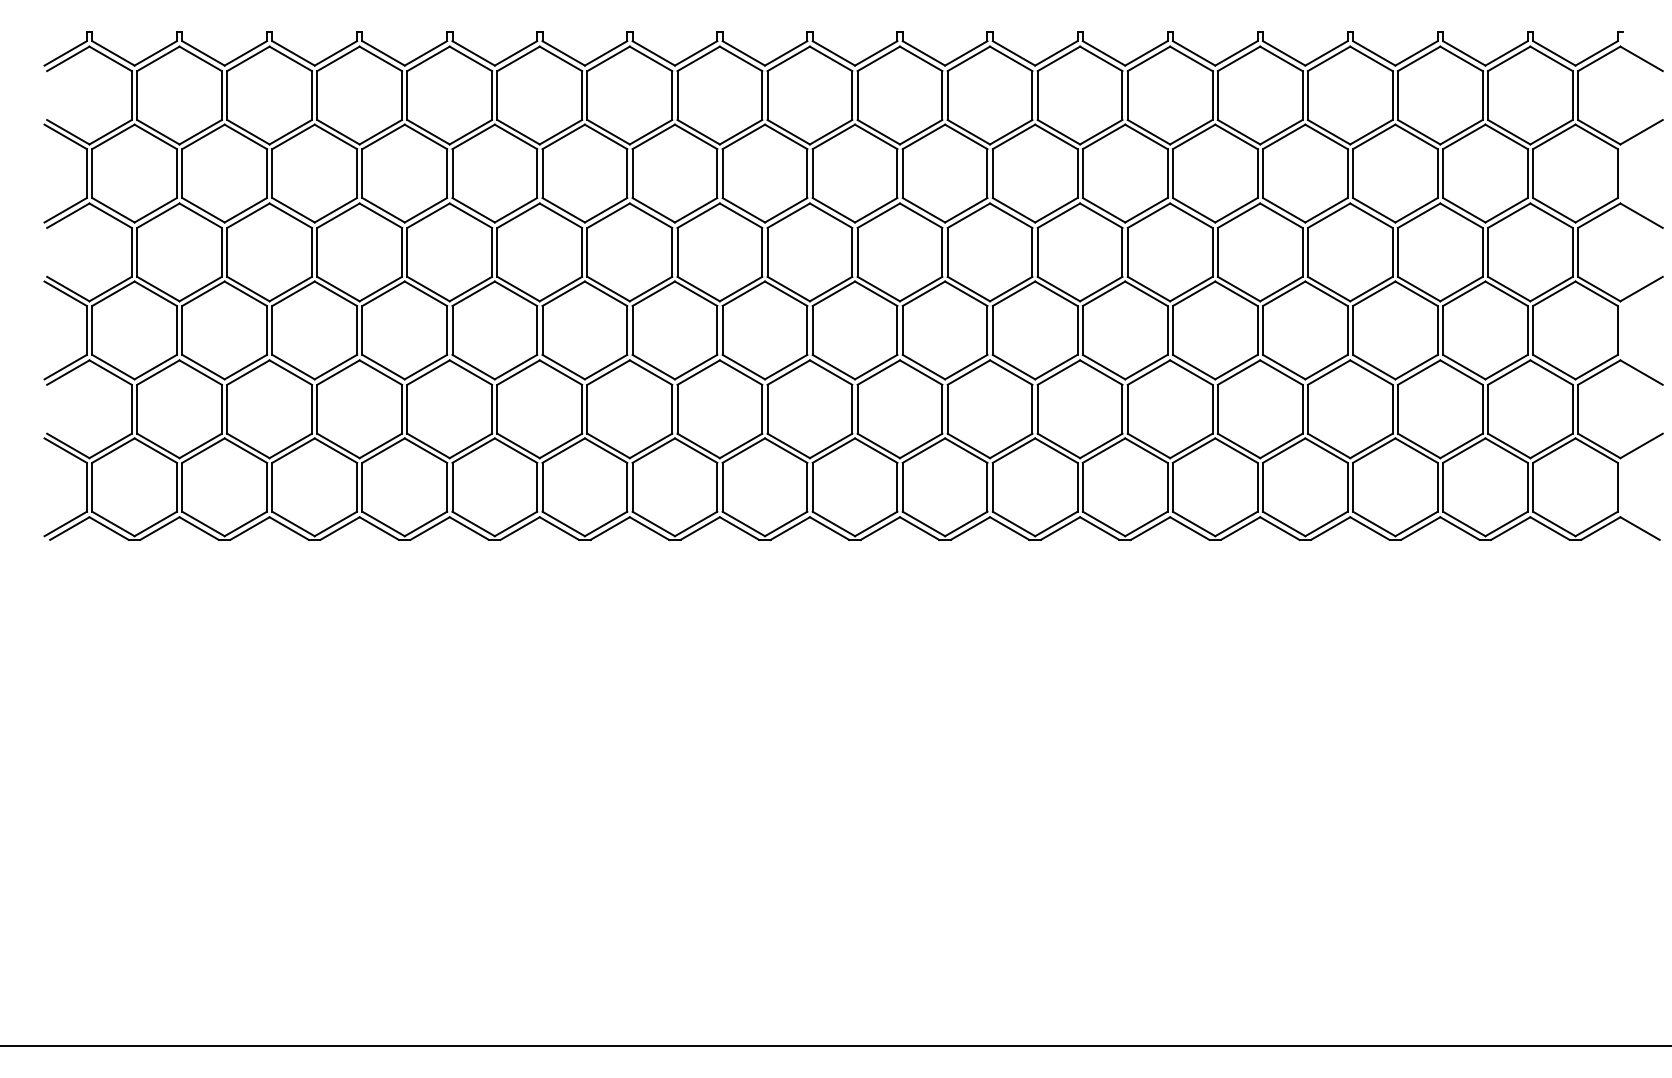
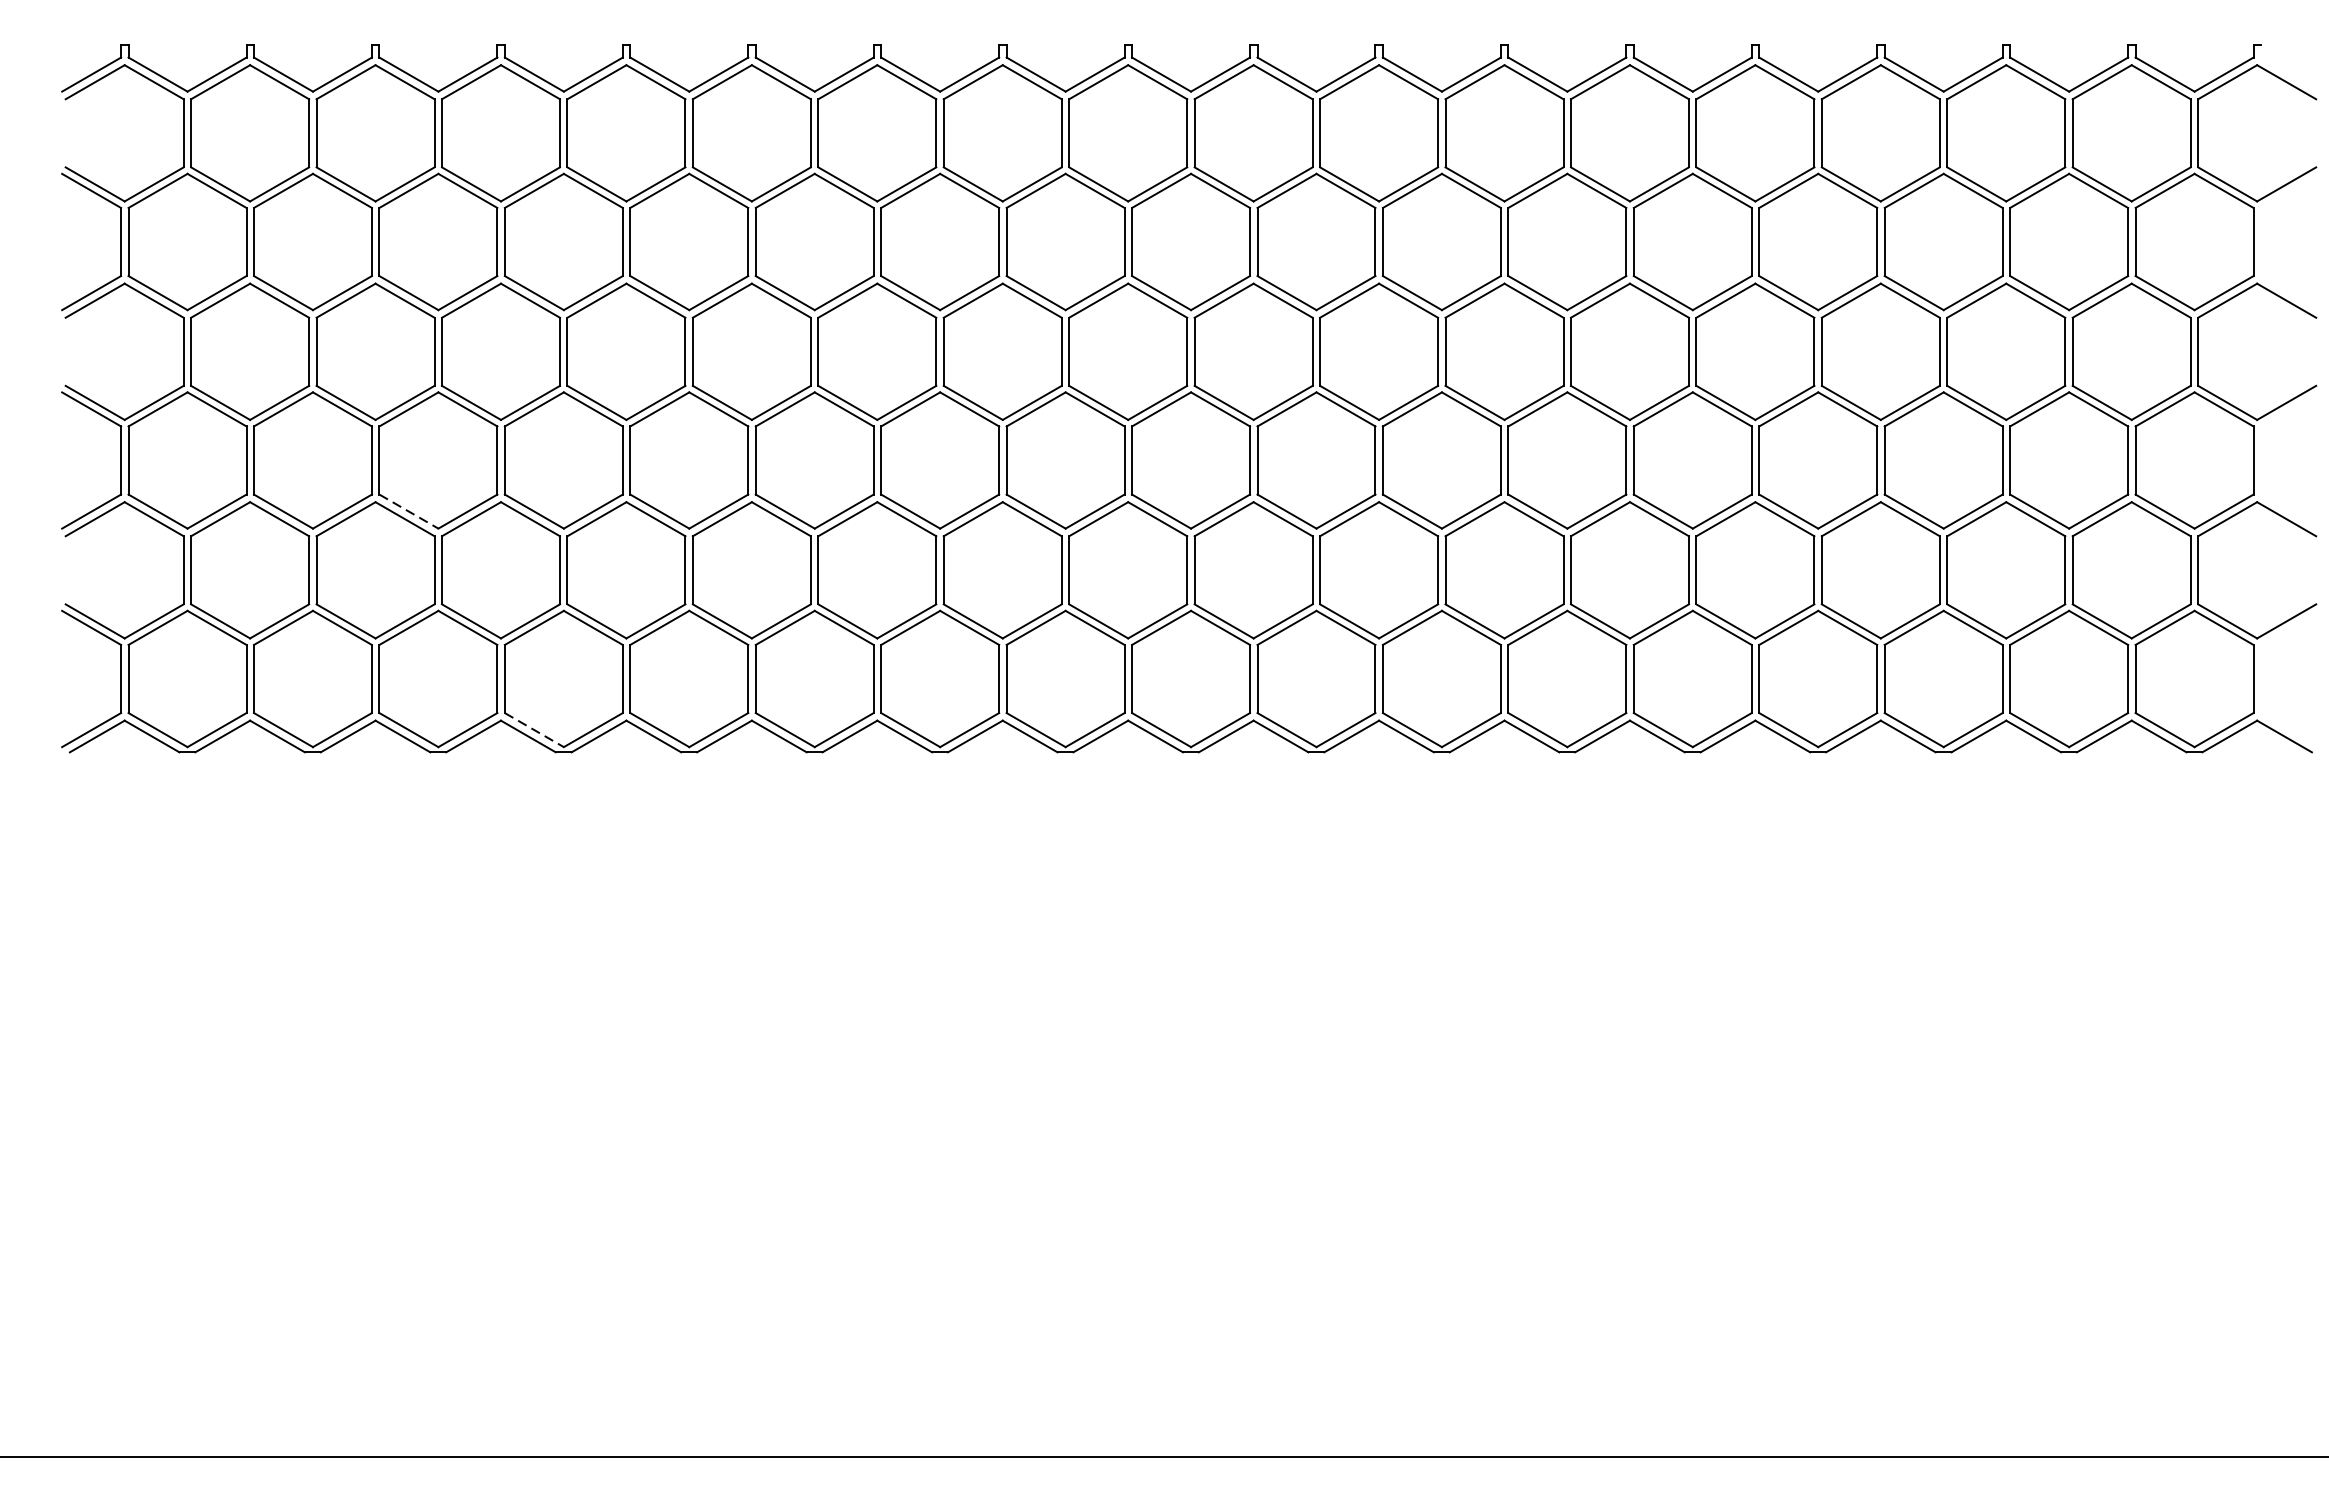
line: (293, 367) -> (408, 512), solid -> dashed
line: (384, 524) -> (535, 730), solid -> dashed

